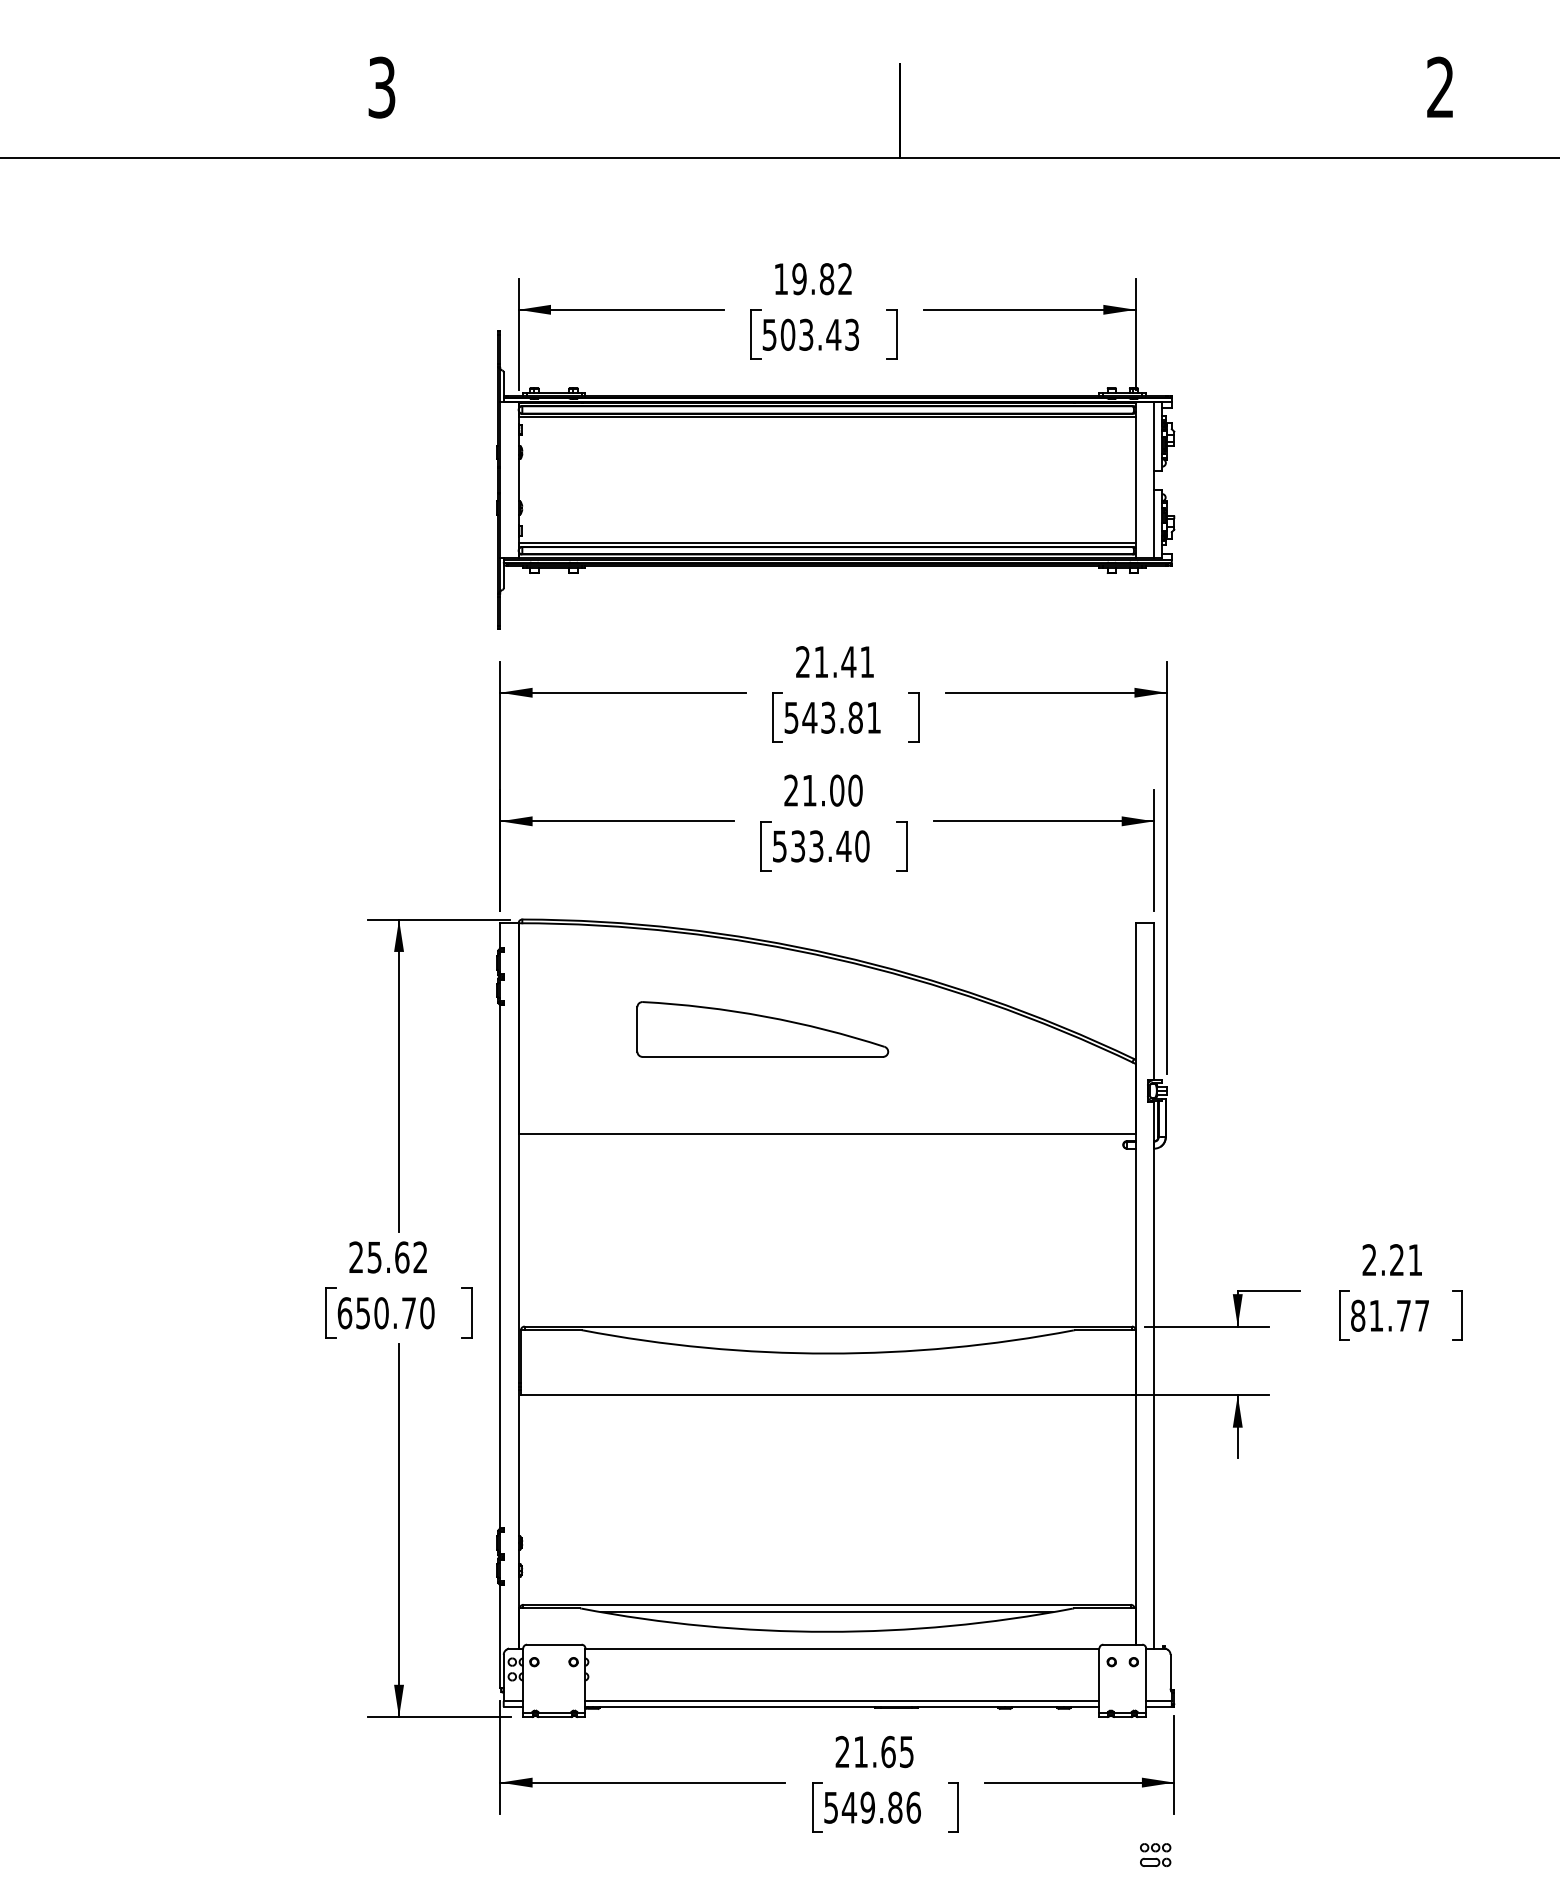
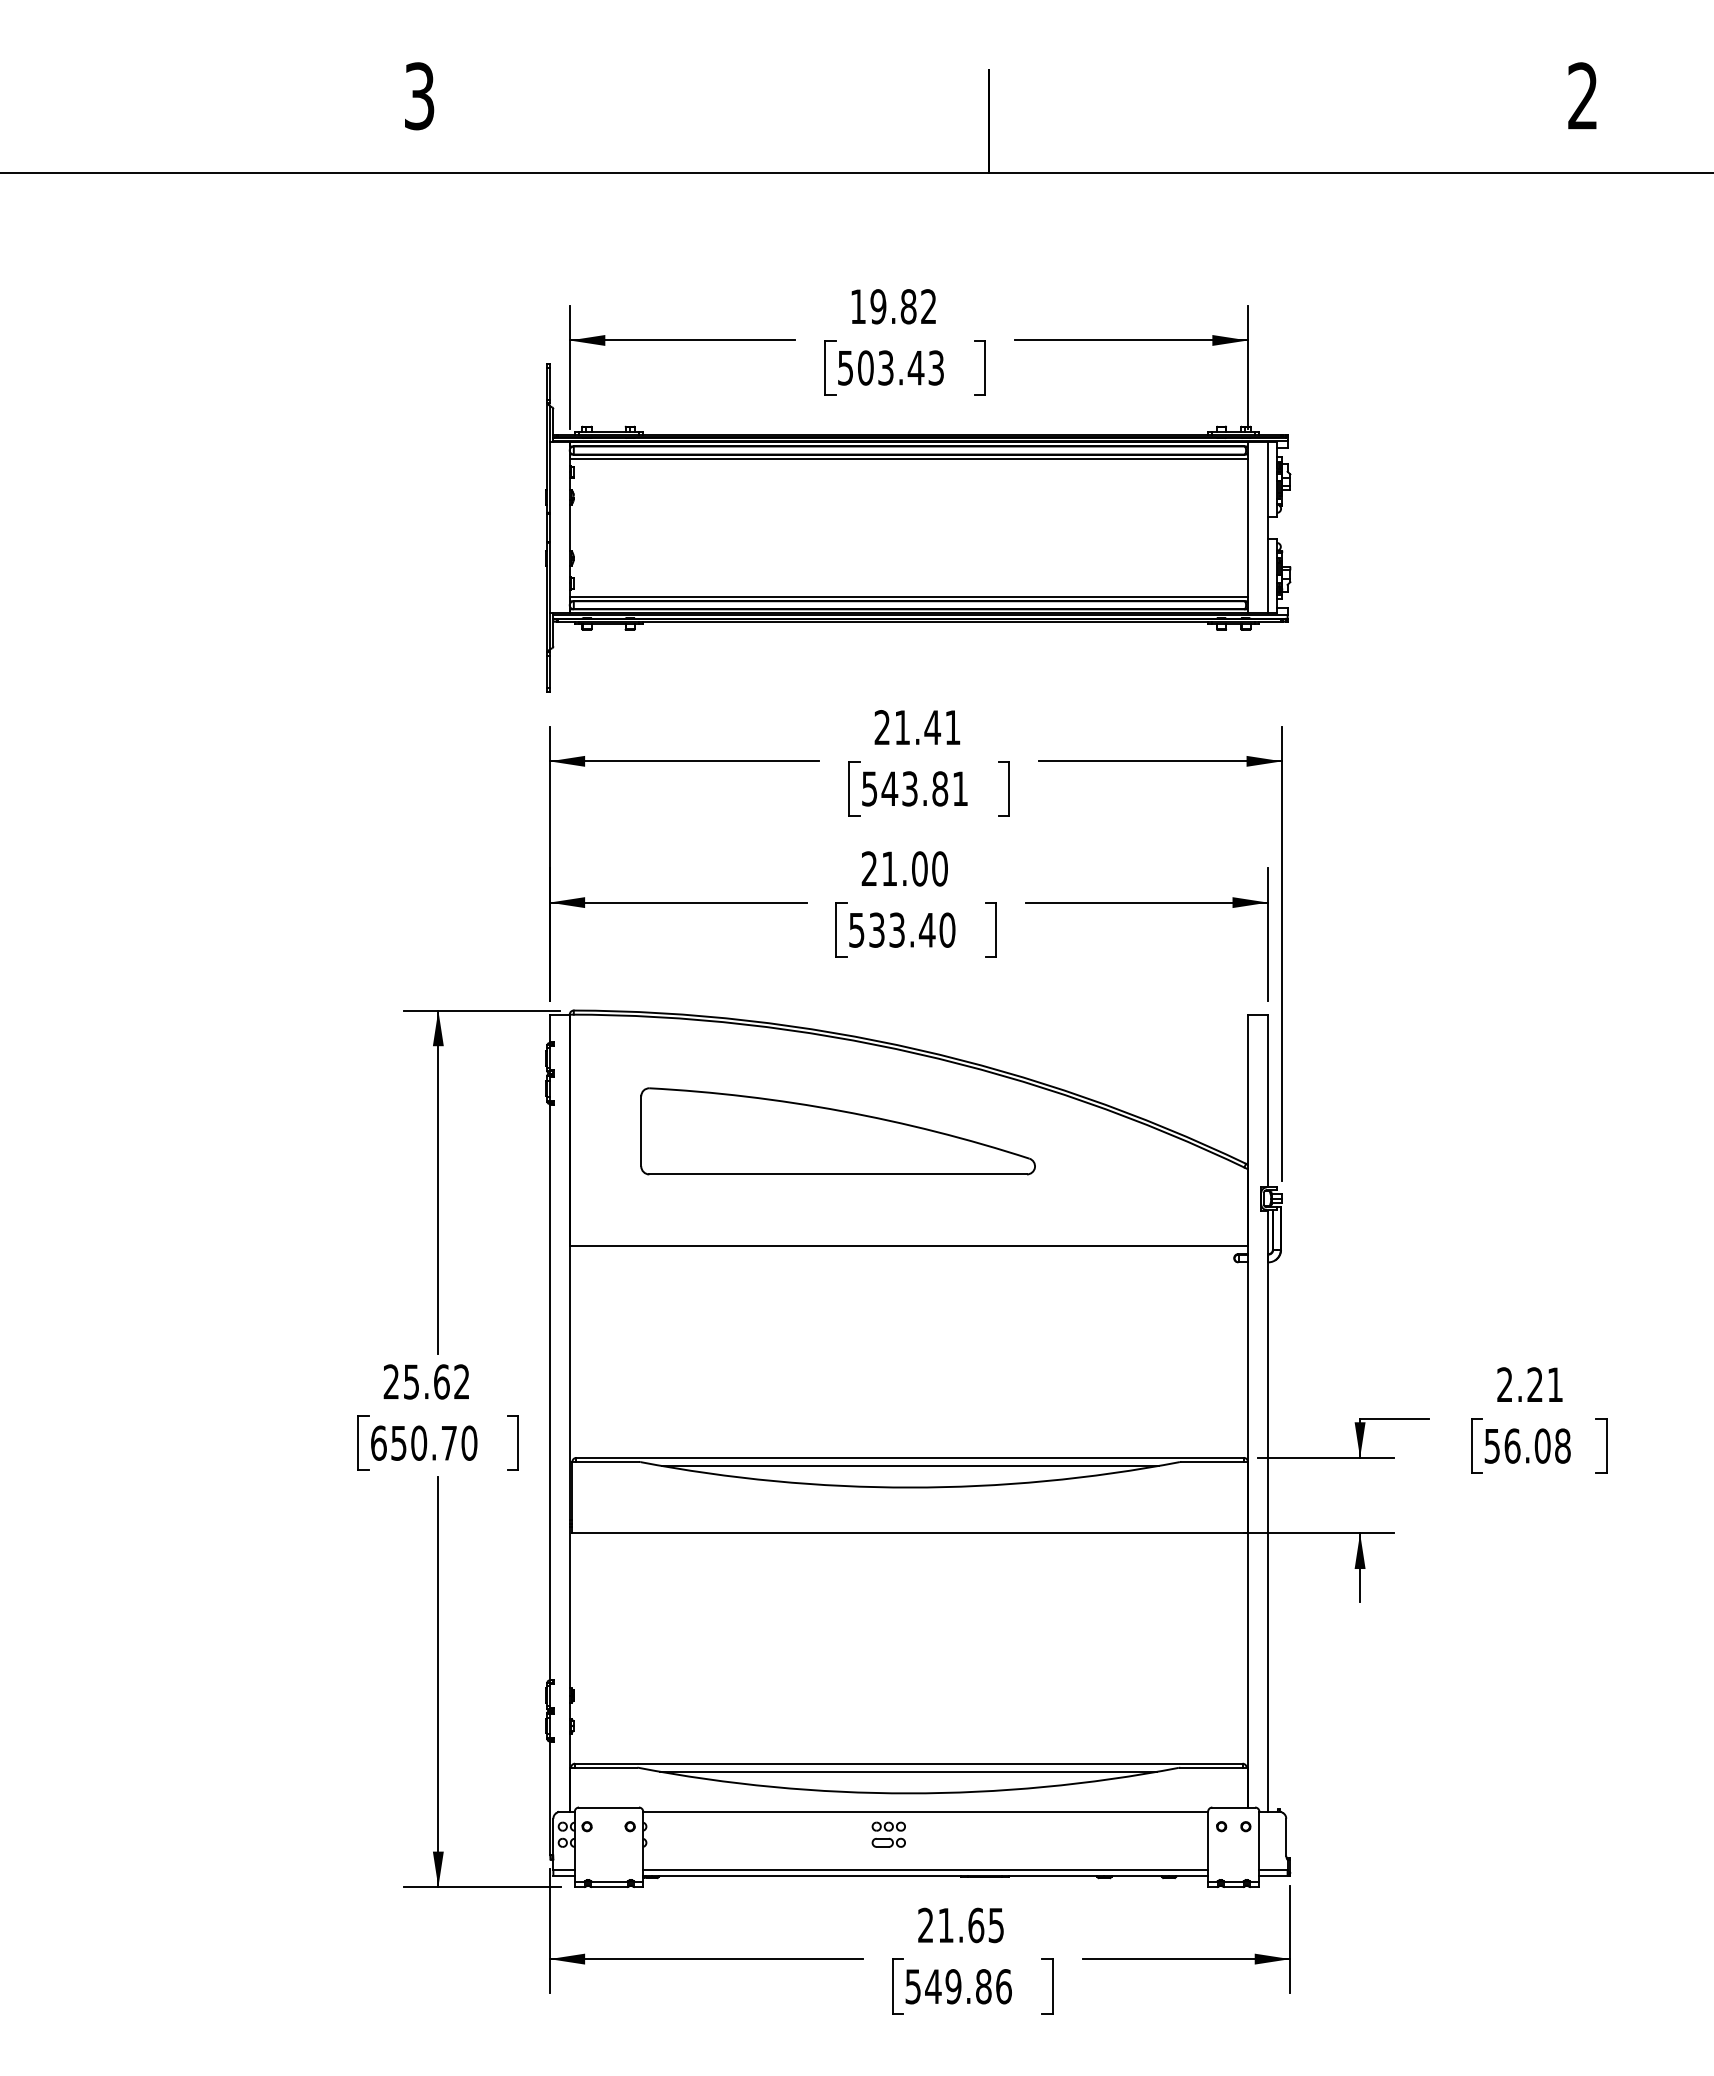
part: (762, 1029) -> (837, 1131), size x1.43
text: (1390, 1315) -> (1527, 1445), 81.77 -> 56.08
line: (827, 1333) -> (909, 1465), added
part: (1155, 1854) -> (888, 1834), moved

